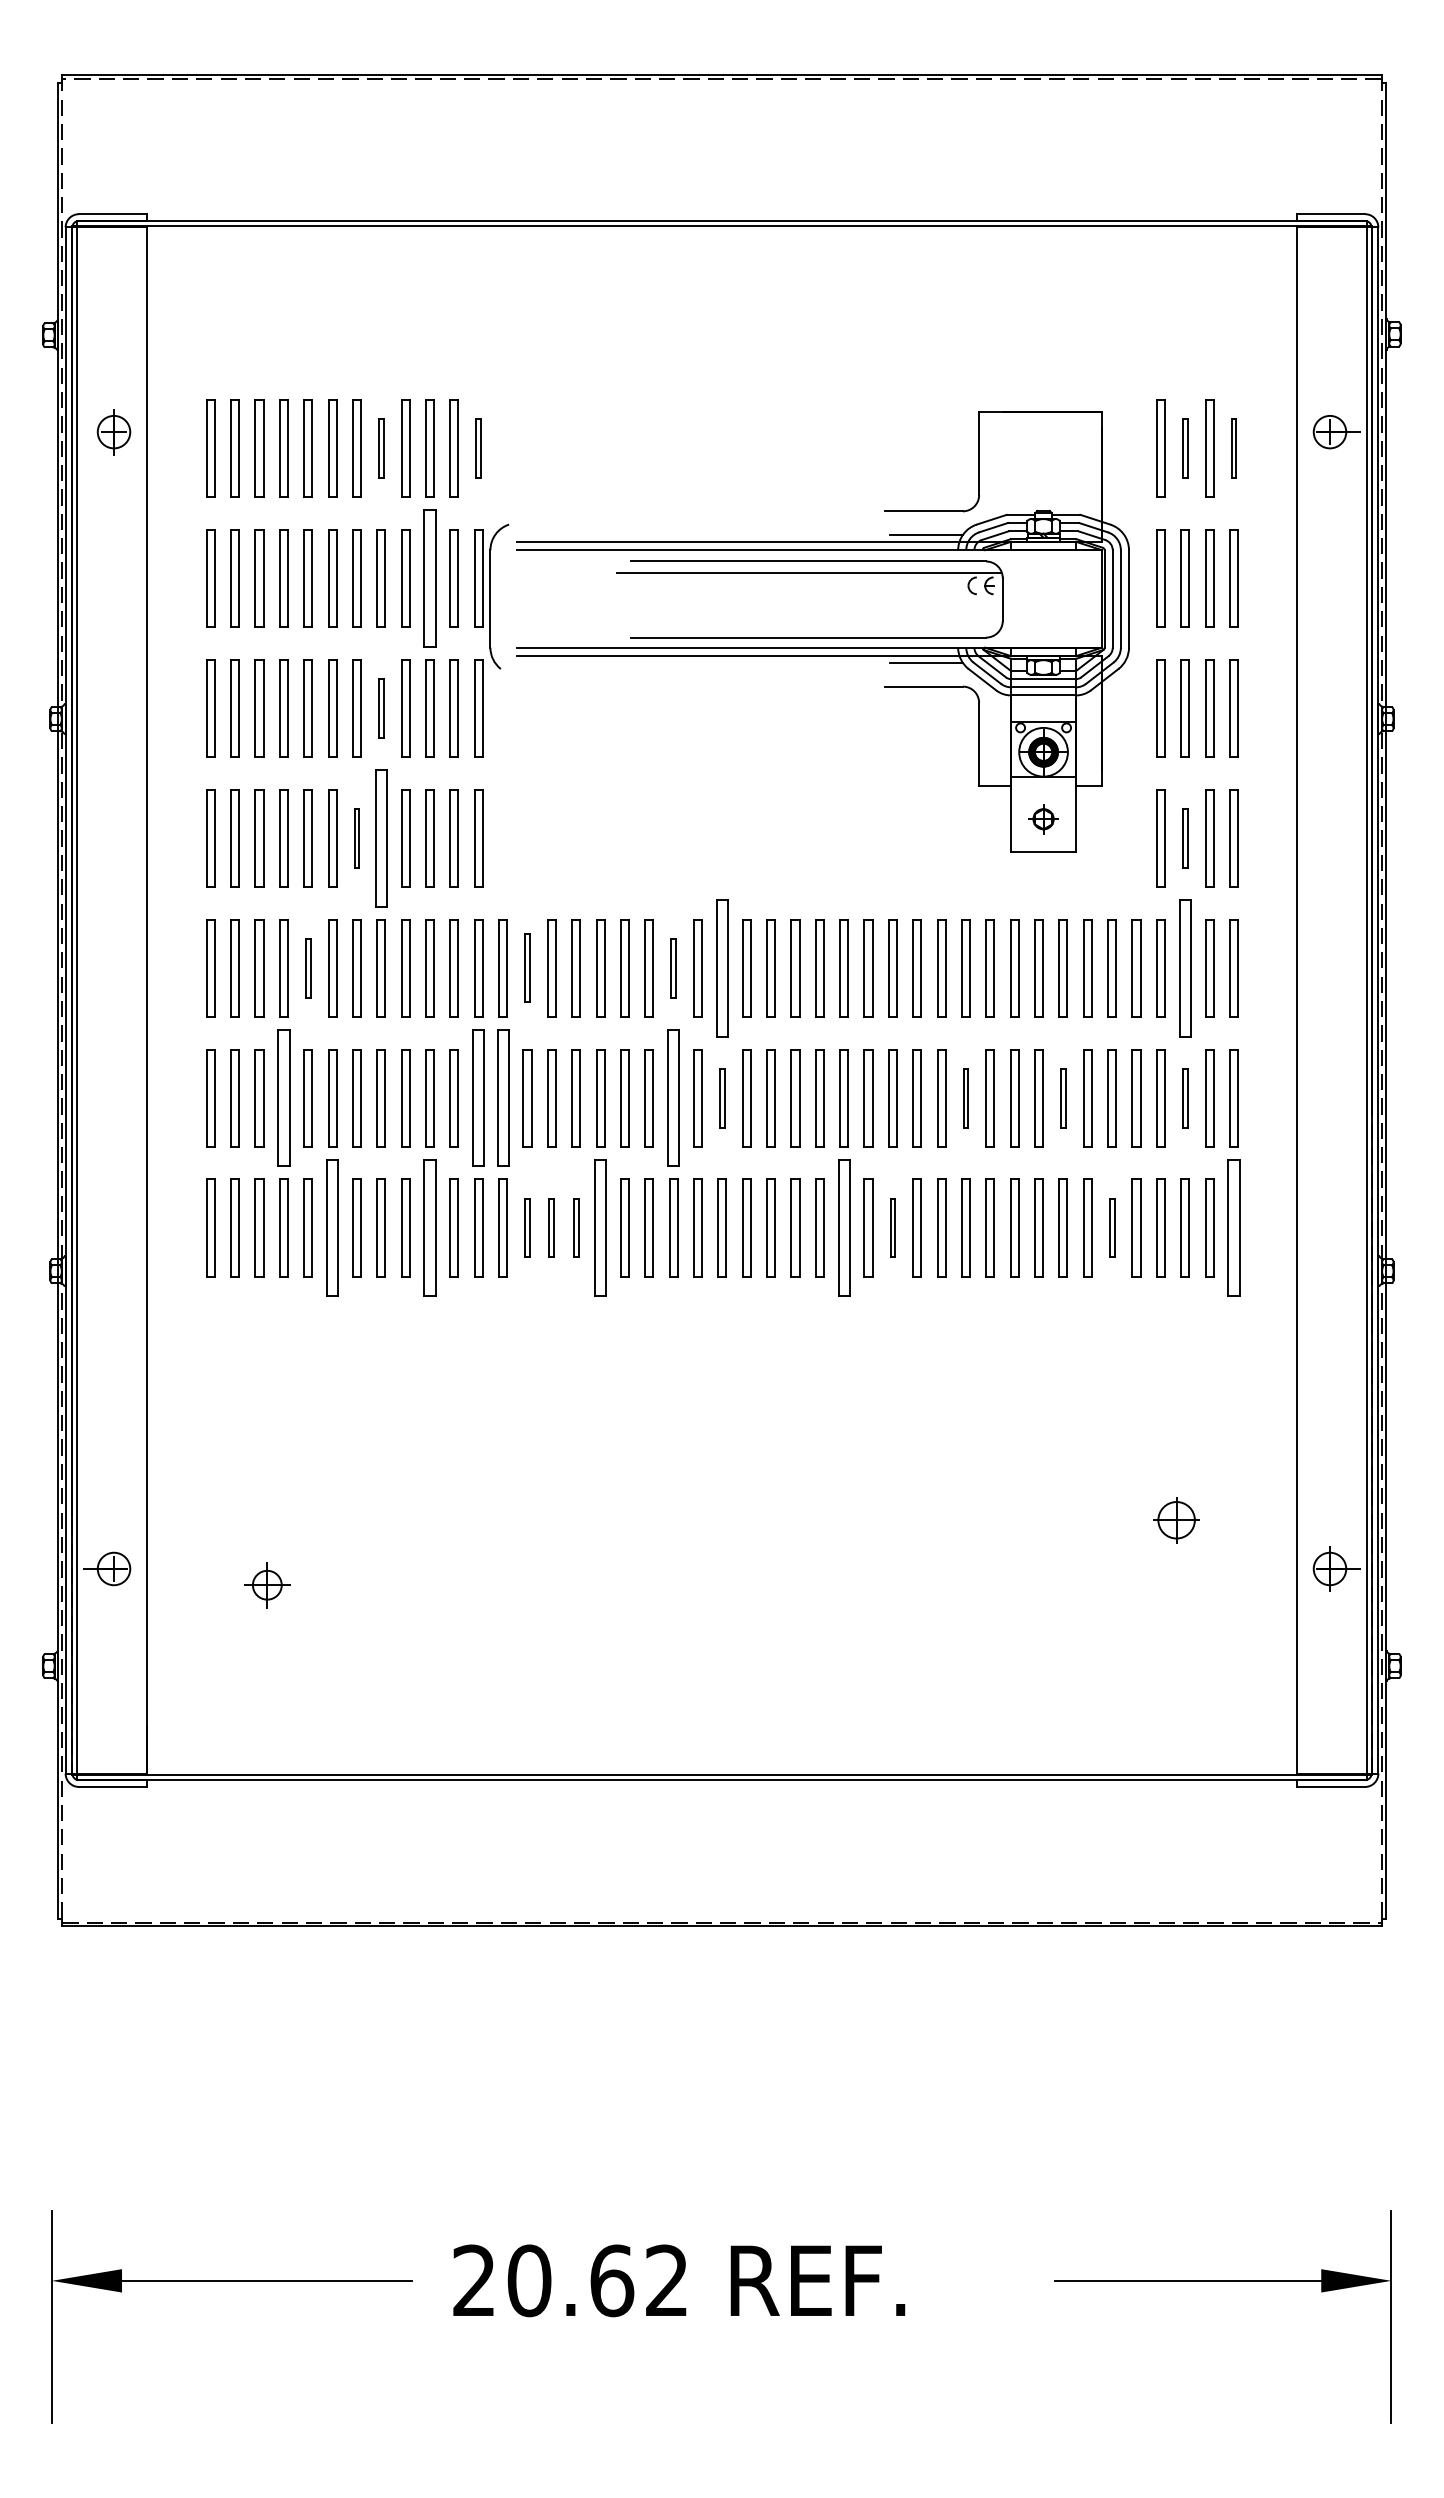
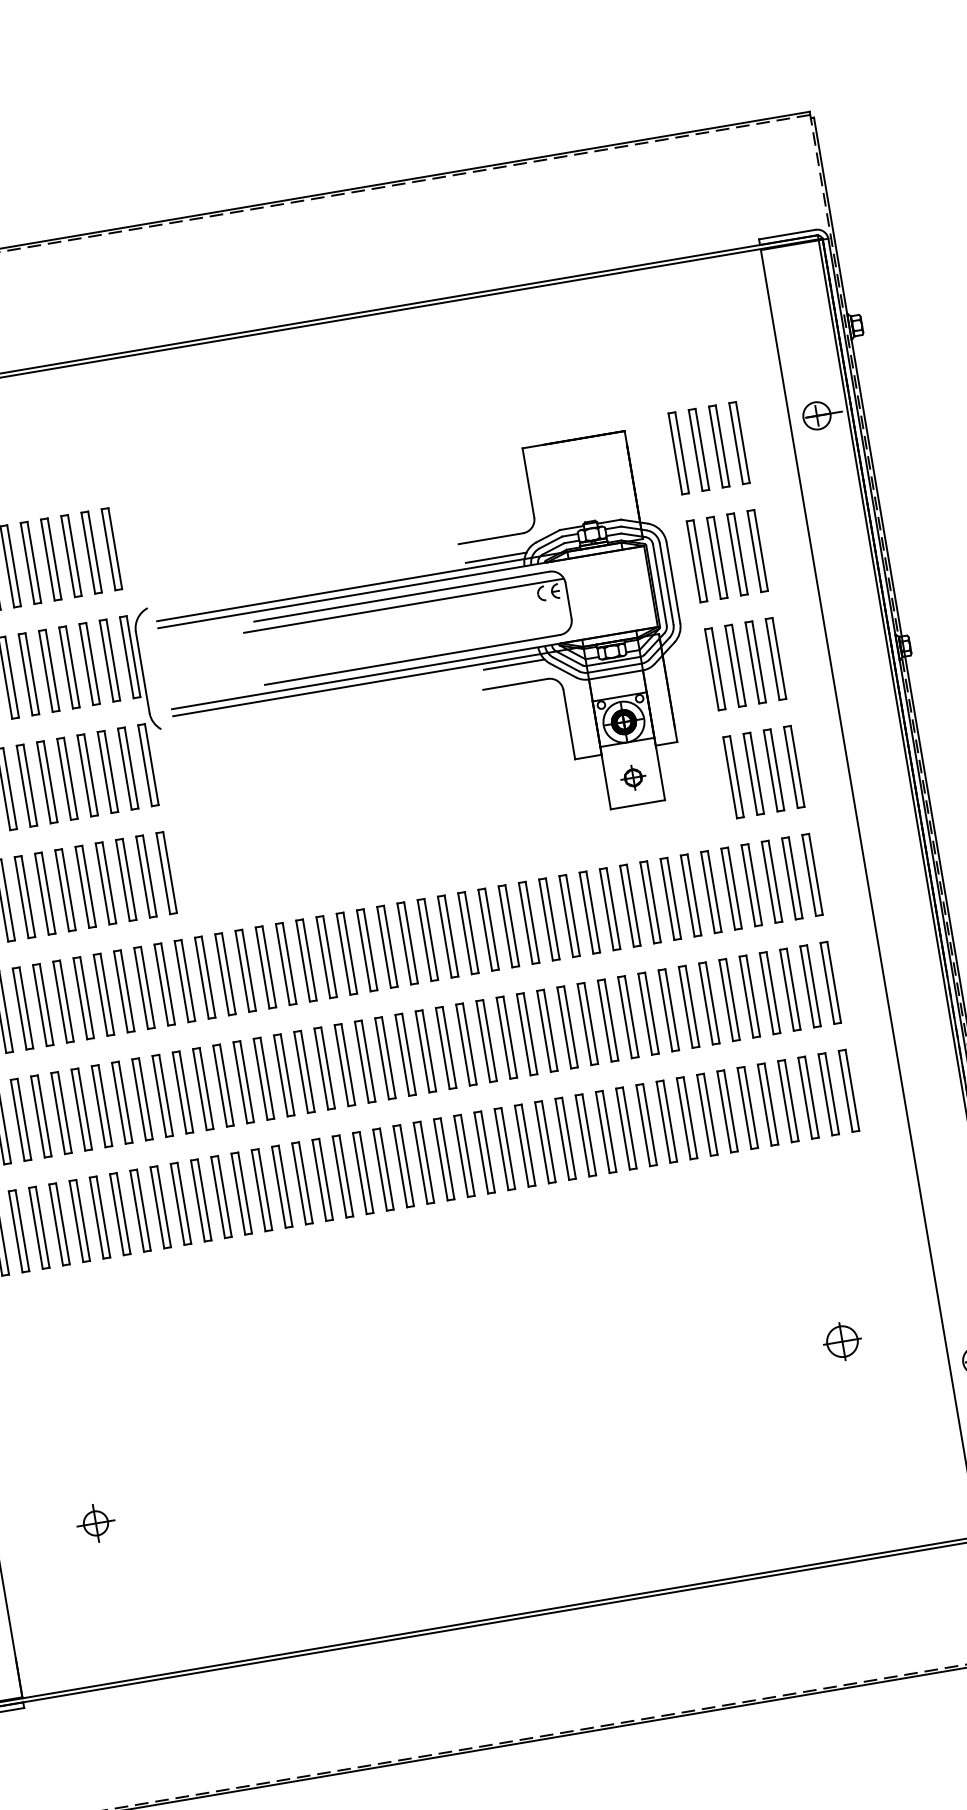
part: (380, 448) -> (30, 562), size x1.67
part: (478, 448) -> (111, 549), size x1.67
part: (1184, 448) -> (698, 449), size x1.67
part: (1233, 448) -> (739, 443), size x1.67
part: (429, 578) -> (89, 664), size x0.71
part: (380, 708) -> (66, 778), size x1.67
part: (356, 838) -> (65, 890), size x1.67
part: (380, 838) -> (85, 887), size x0.71
part: (1184, 838) -> (753, 774), size x1.67
part: (307, 968) -> (42, 1005), size x1.67
part: (527, 968) -> (225, 974), size x1.43
part: (673, 968) -> (346, 953), size x1.67
part: (721, 968) -> (386, 947), size x0.71
part: (1184, 968) -> (771, 882), size x0.71
part: (283, 1098) -> (41, 1116), size x0.71
part: (478, 1098) -> (203, 1089), size x0.71
part: (502, 1098) -> (223, 1085), size x0.71
part: (673, 1098) -> (365, 1061), size x0.71
part: (721, 1098) -> (404, 1055), size x1.67
part: (965, 1098) -> (607, 1020), size x1.67
part: (1062, 1098) -> (688, 1007), size x1.67
part: (1184, 1098) -> (789, 990), size x1.67
part: (332, 1227) -> (99, 1217), size x0.71
part: (429, 1227) -> (180, 1203), size x0.71
part: (527, 1227) -> (261, 1189), size x1.67
part: (551, 1227) -> (281, 1186), size x1.67
part: (575, 1227) -> (301, 1182), size x1.67
part: (600, 1227) -> (322, 1179), size x0.71
part: (843, 1227) -> (524, 1145), size x0.71
part: (892, 1227) -> (565, 1138), size x1.67
part: (1111, 1227) -> (747, 1107), size x1.67
part: (1233, 1227) -> (848, 1090), size x0.71

